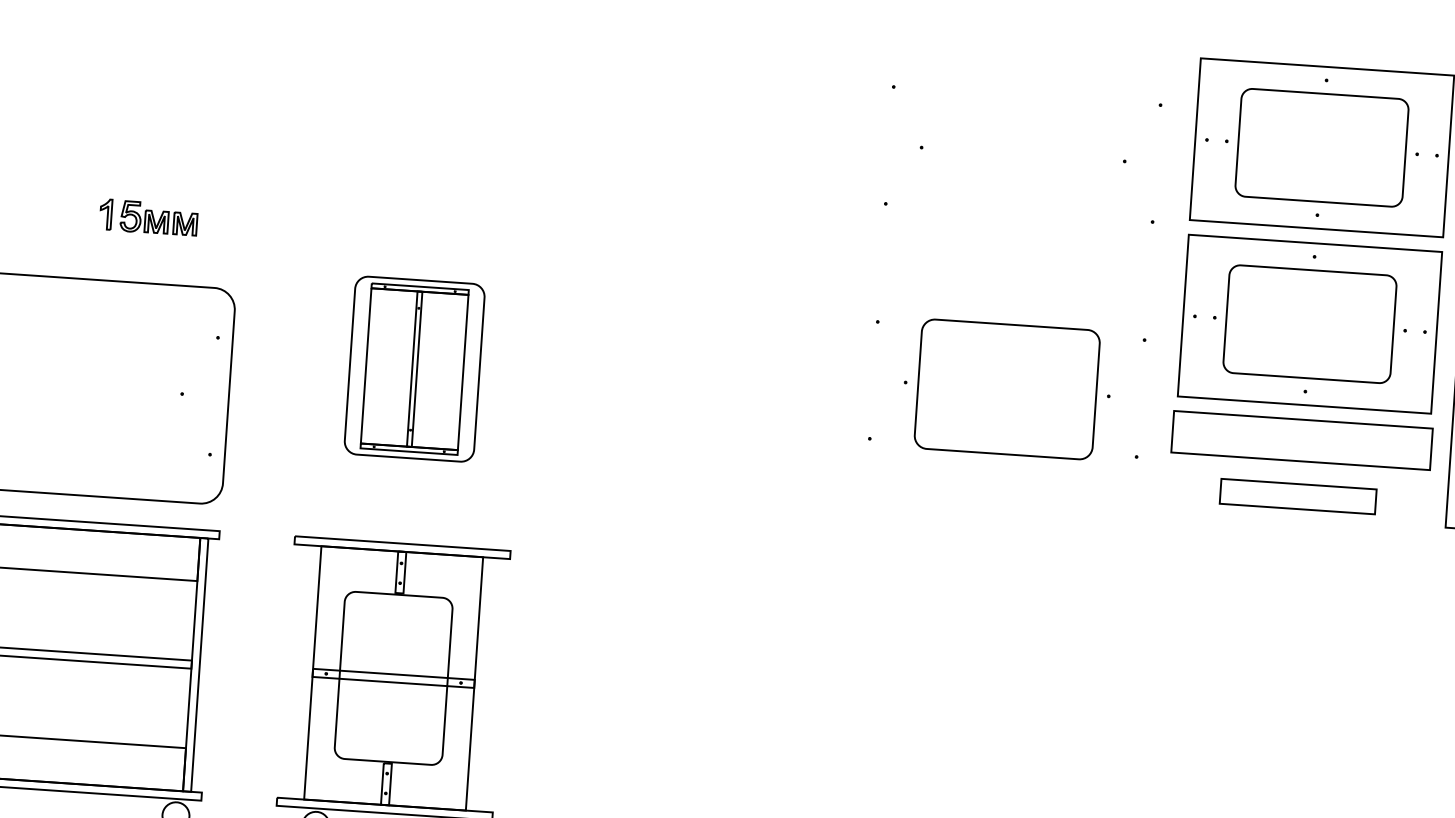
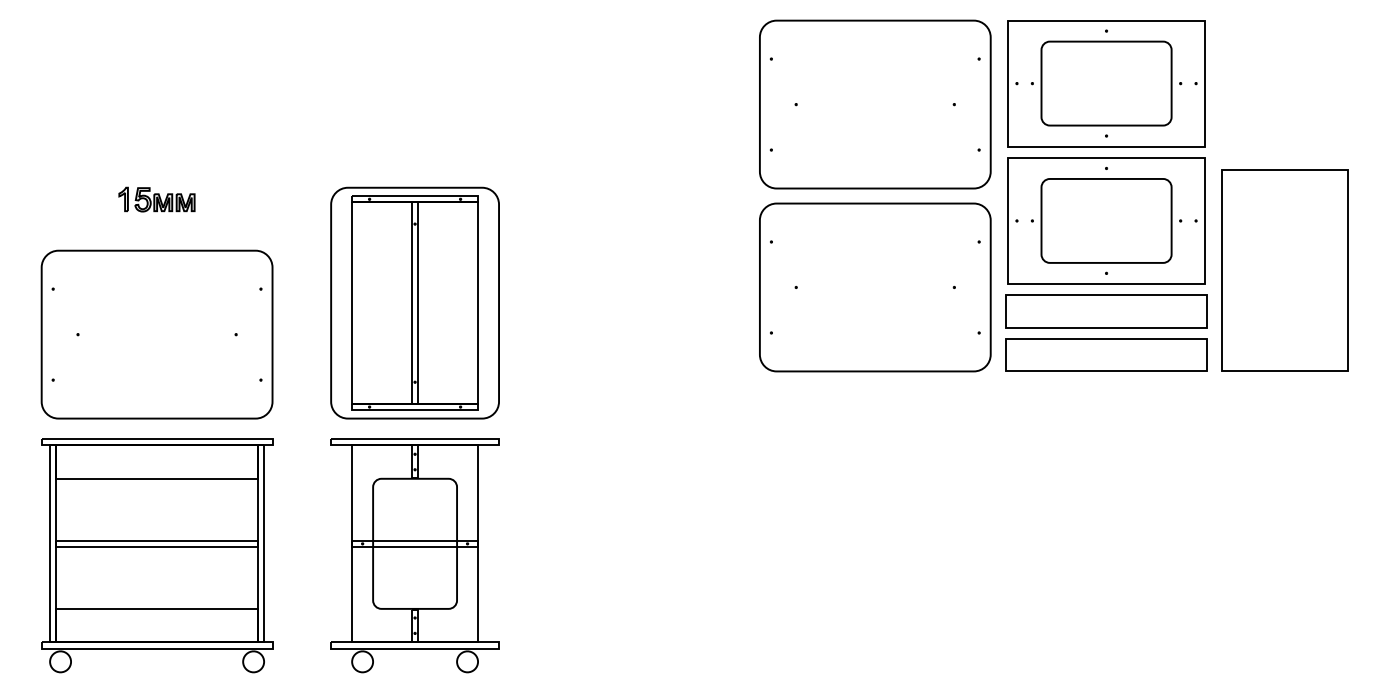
part: (1023, 154) -> (875, 104), added
part: (148, 217) -> (156, 199), moved
part: (414, 368) -> (414, 302), size x1.67
part: (1007, 389) -> (875, 287), size x1.67
part: (1298, 495) -> (1106, 354), size x1.67

